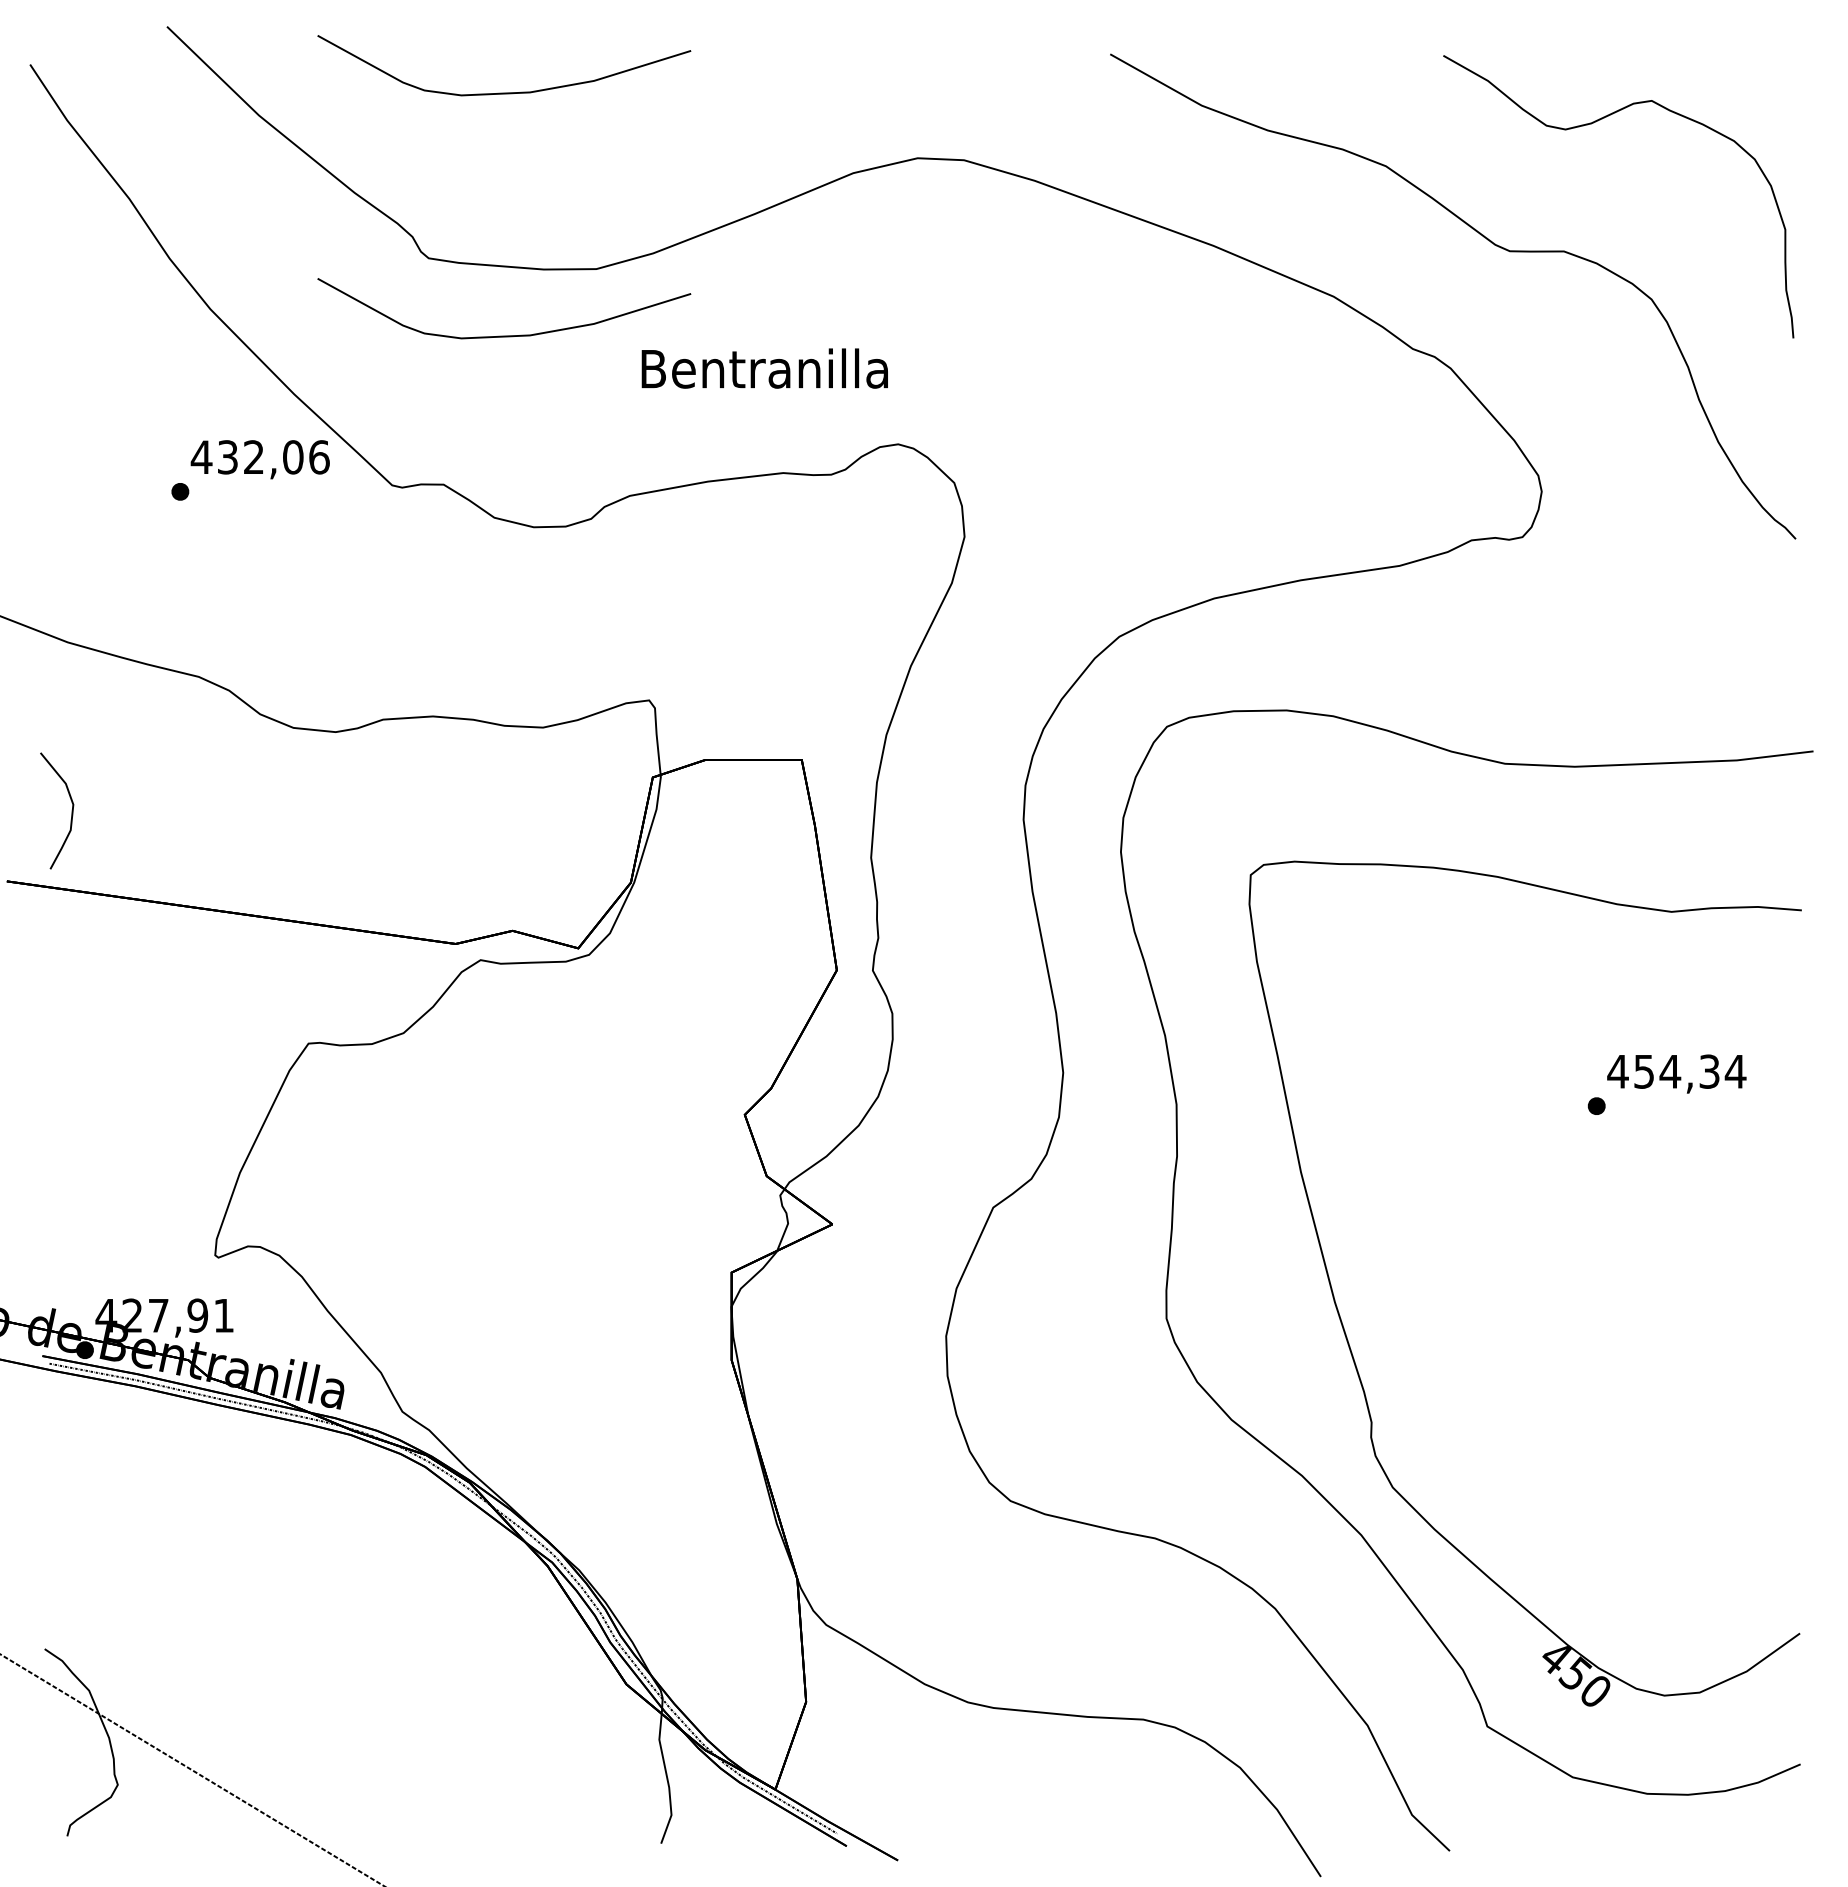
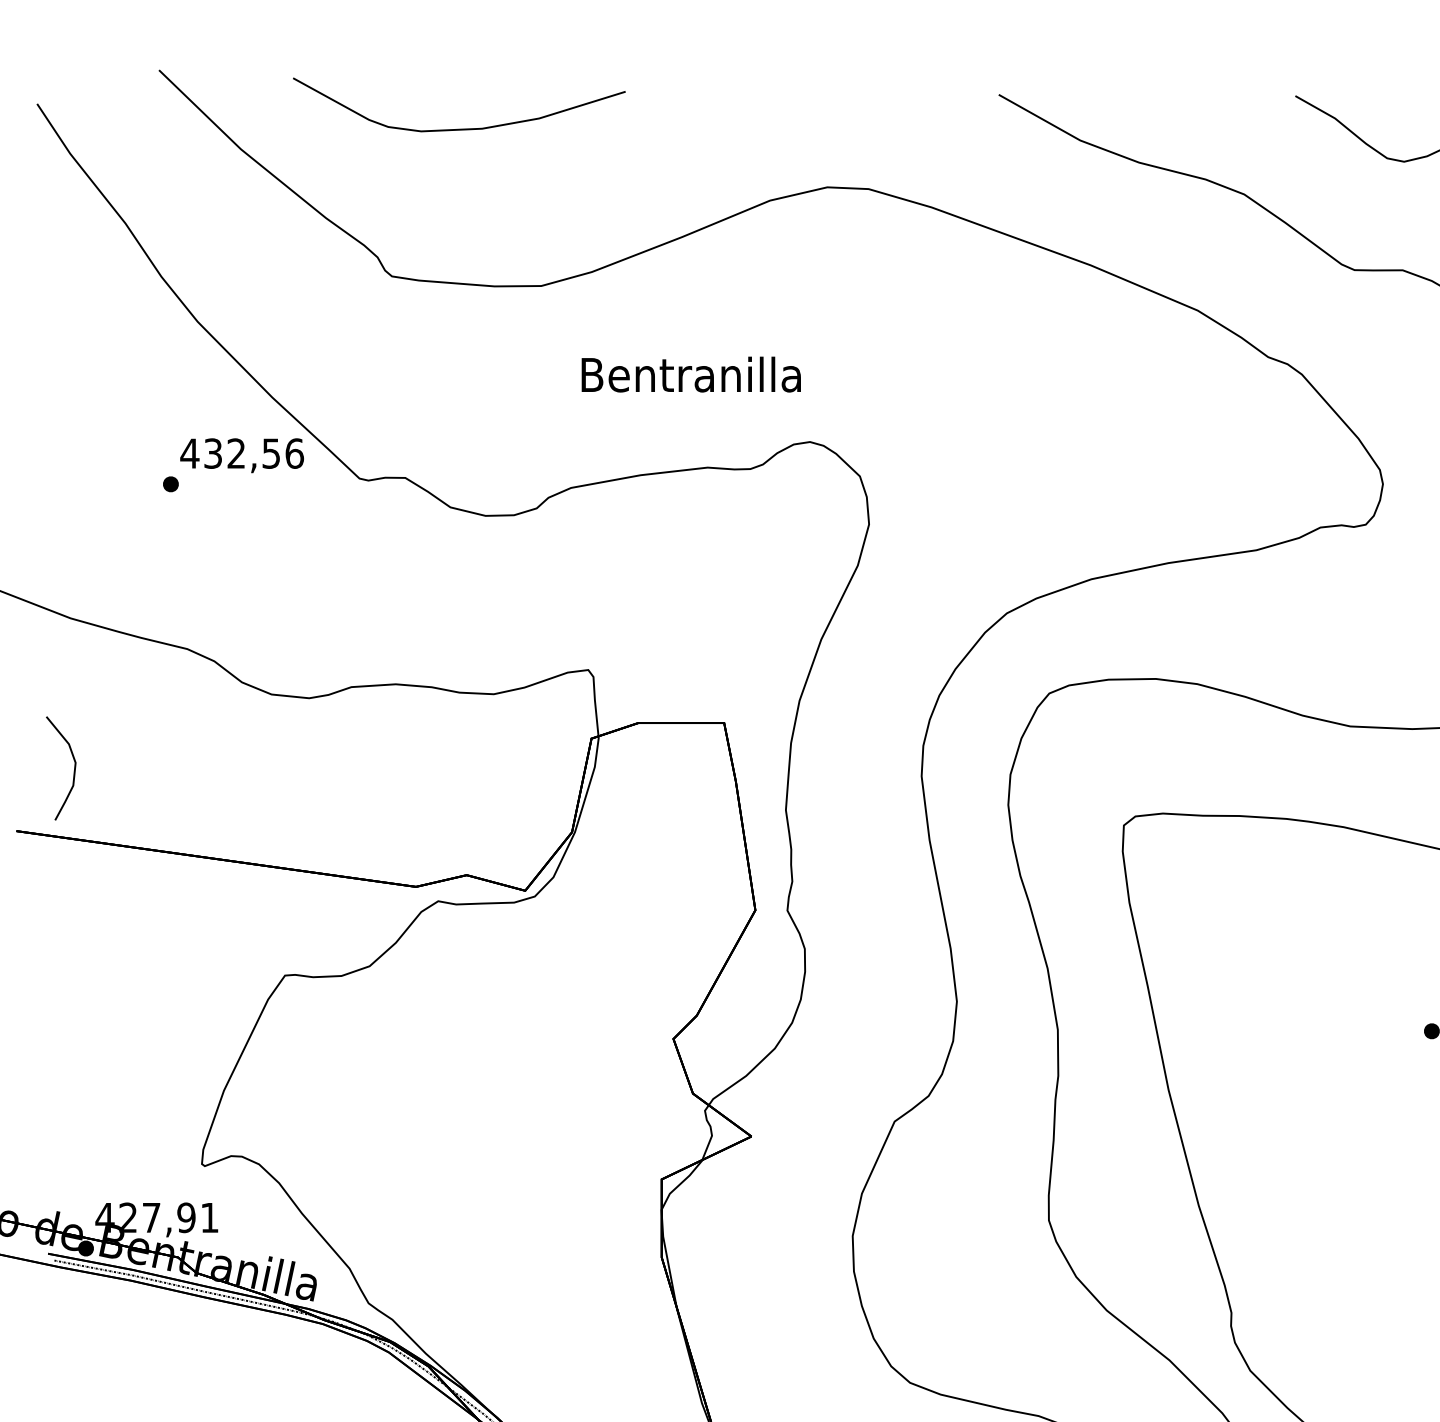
curve: (504, 335) -> (459, 345), removed
text: (293, 457) -> (271, 453), 432,06 -> 432,56

